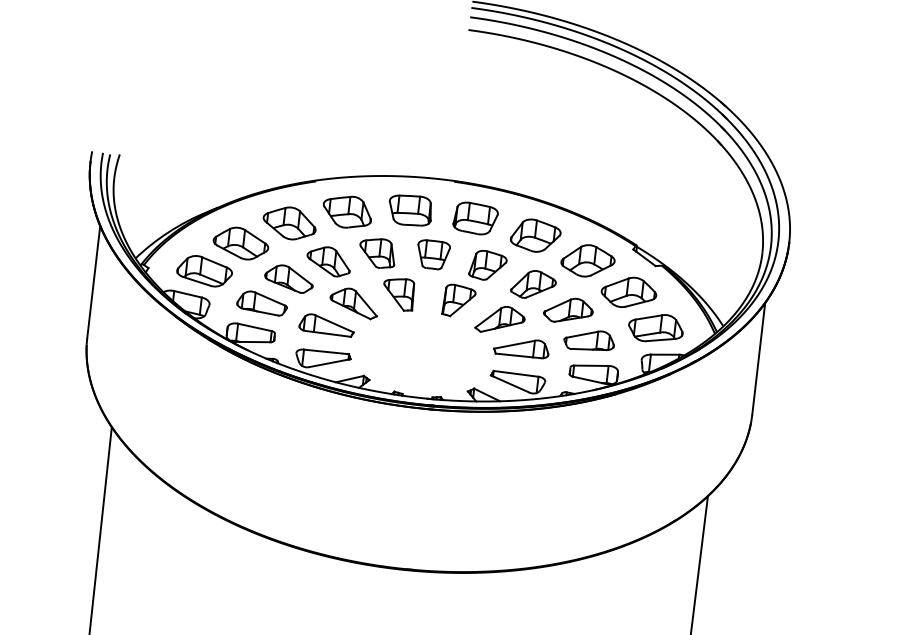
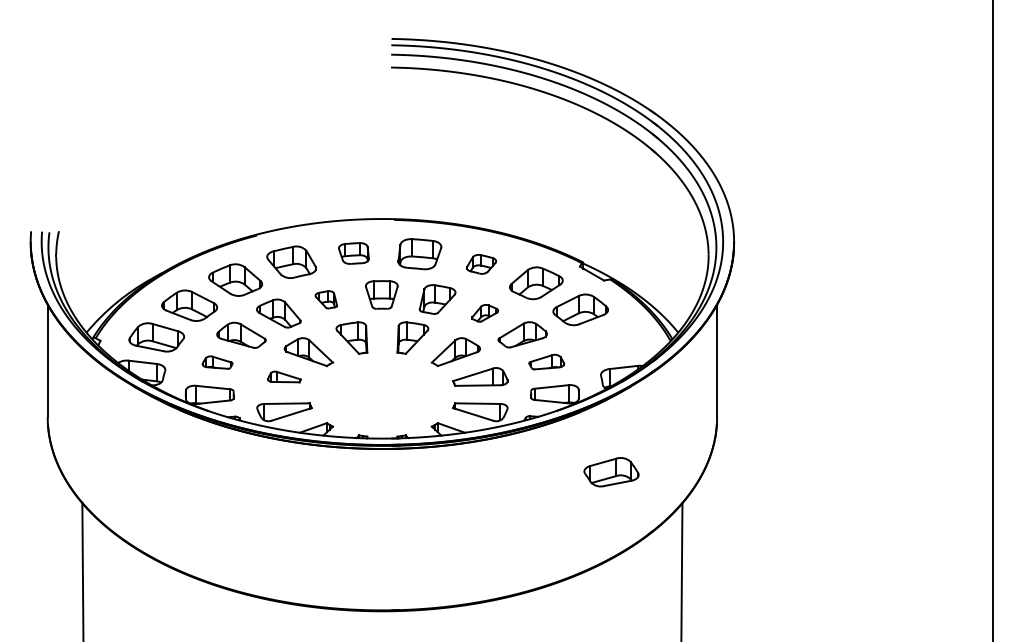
part: (409, 210) -> (353, 253), size x0.7
part: (535, 236) -> (481, 264), size x0.6
part: (377, 253) -> (326, 299), size x0.6
part: (533, 285) -> (484, 313), size x0.6
part: (262, 303) -> (217, 362), size x0.6
part: (327, 324) -> (284, 376), size x0.6
part: (655, 328) -> (611, 472), moved
part: (589, 339) -> (546, 361), size x0.7

